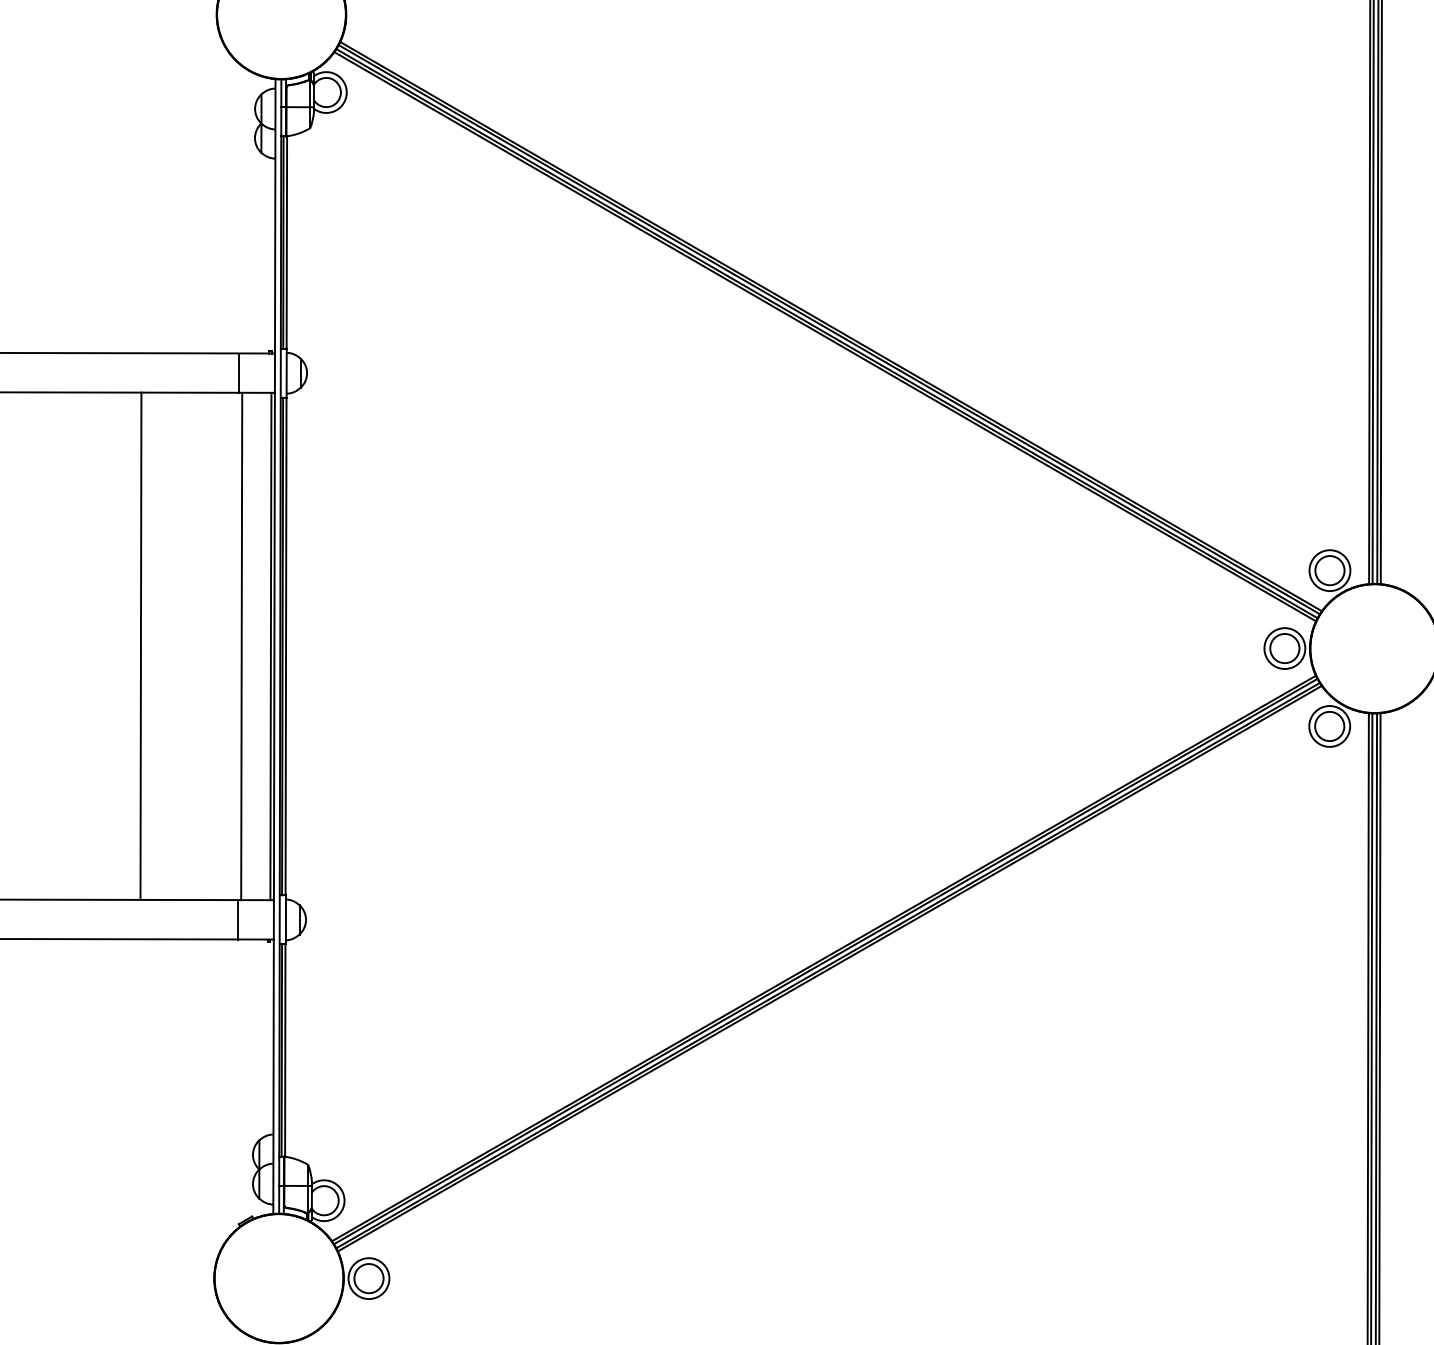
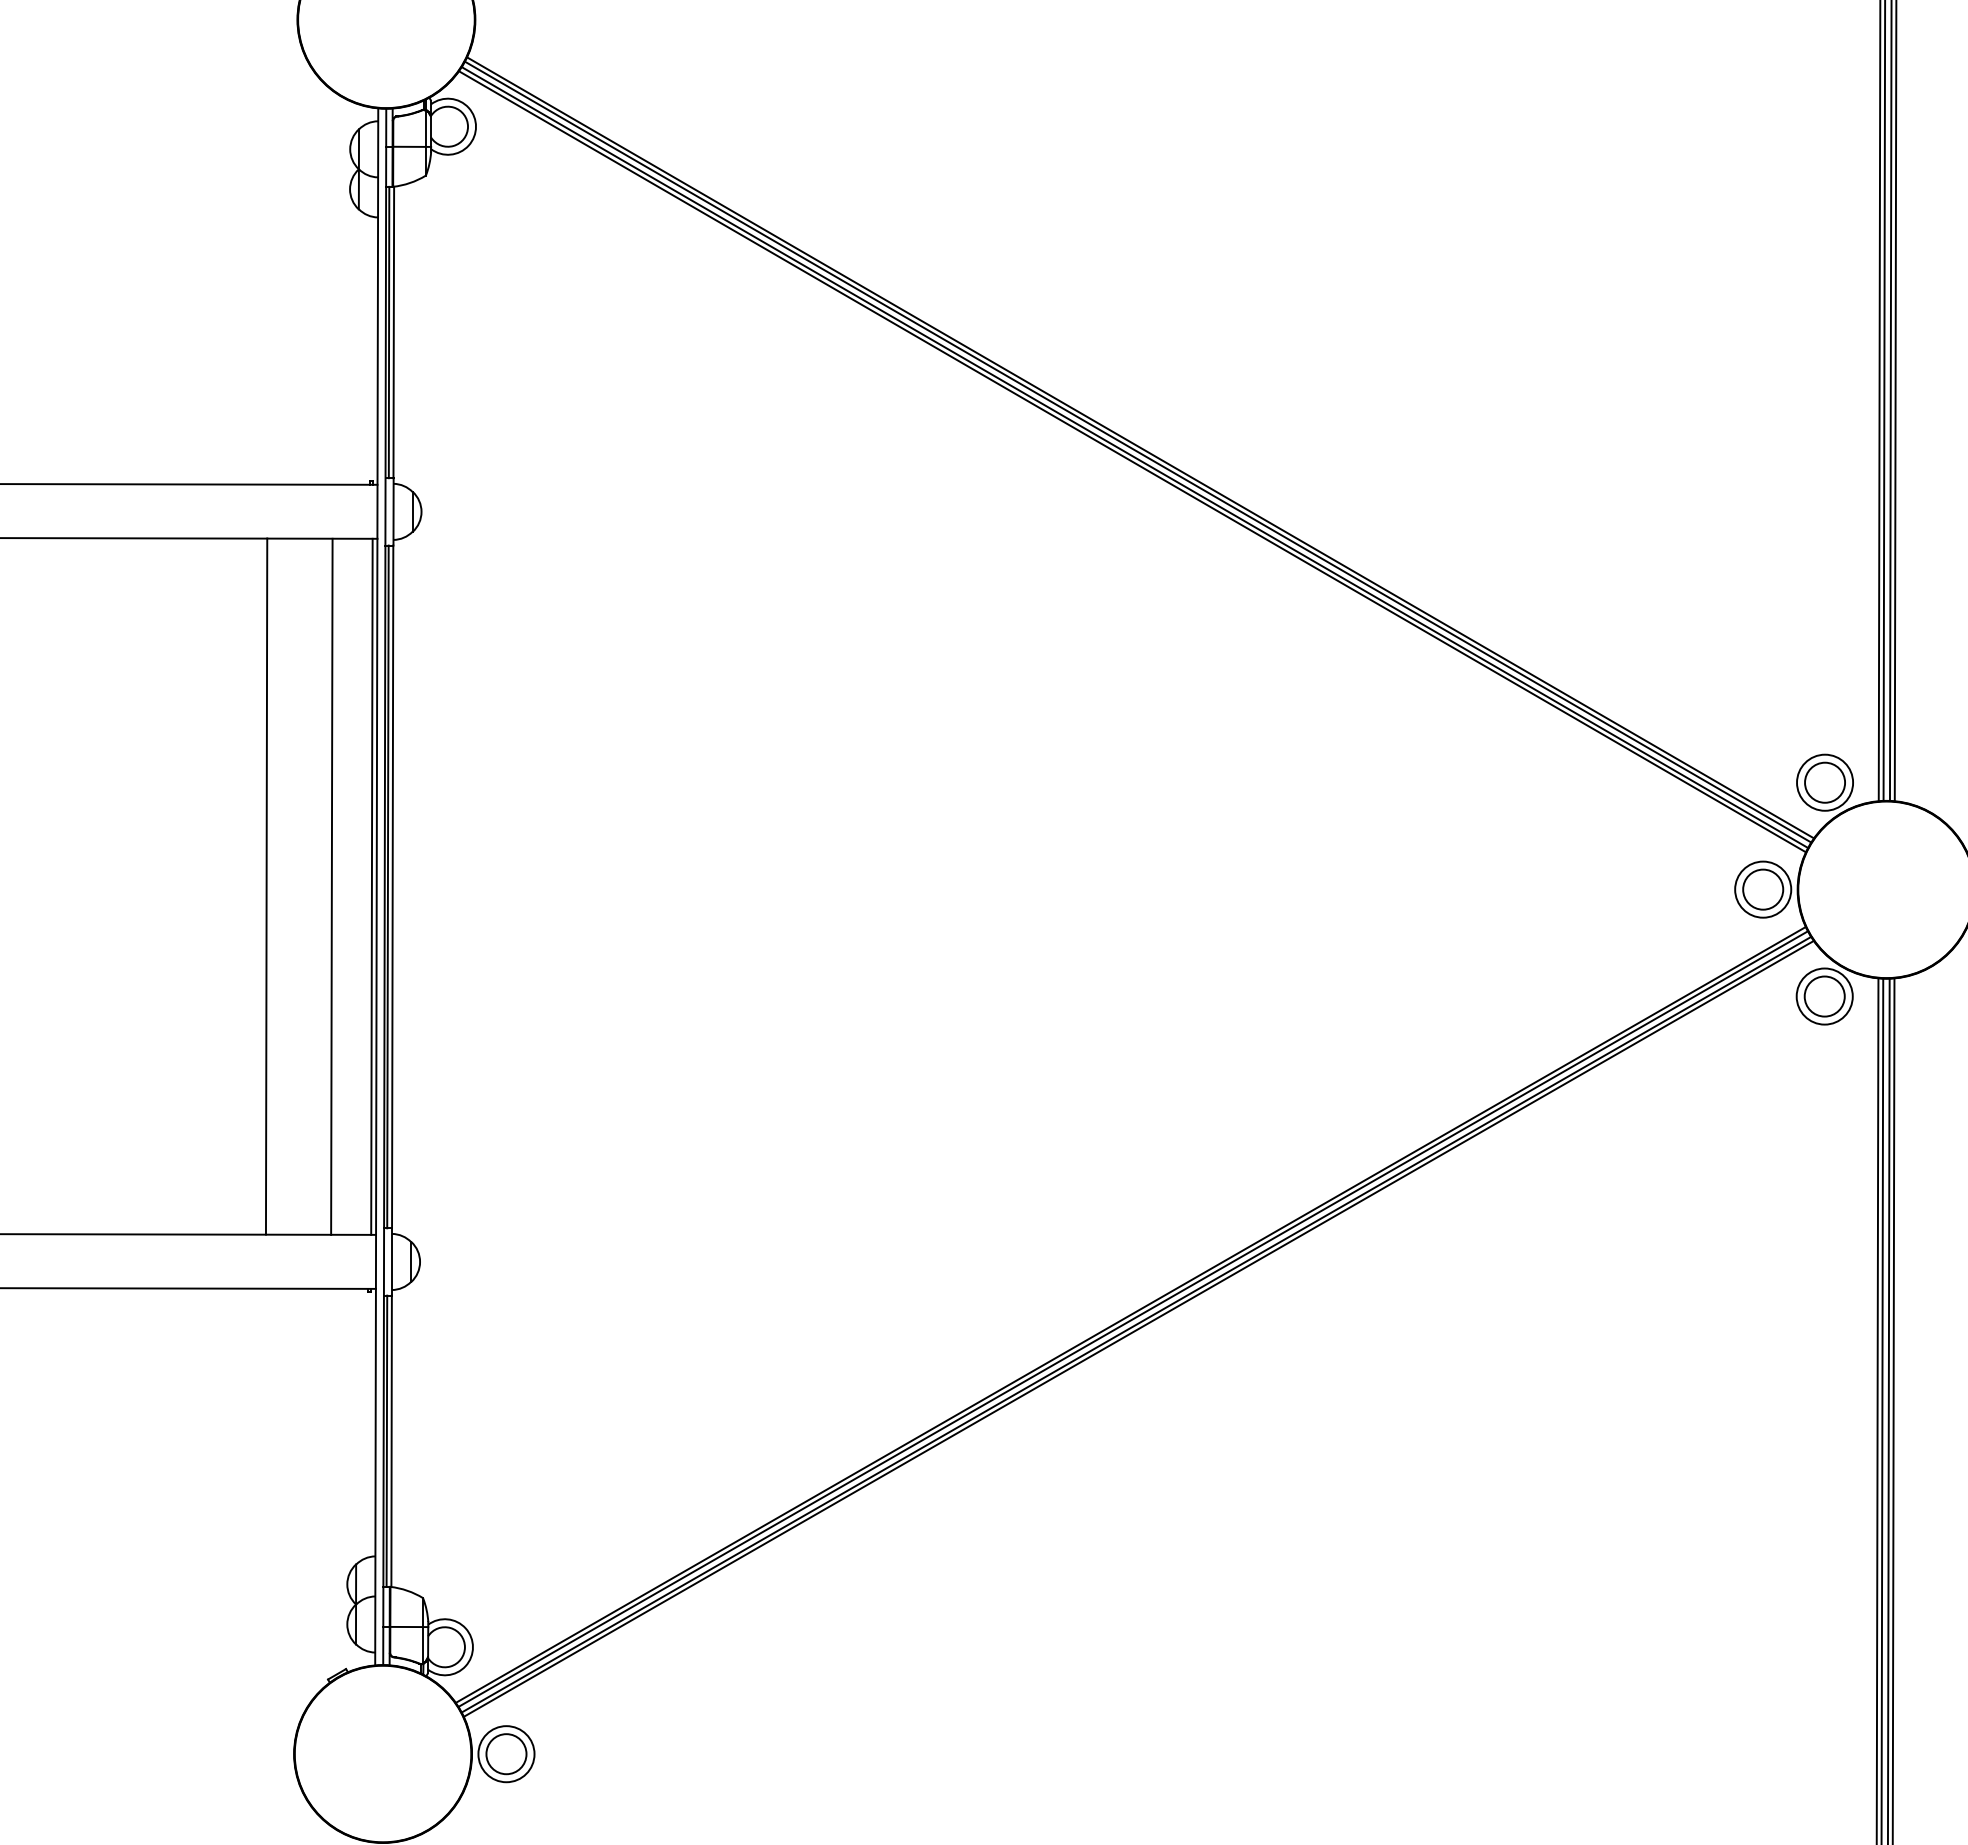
line: (239, 372) -> (328, 511), removed
line: (140, 646) -> (266, 886), moved
line: (238, 919) -> (327, 1261), removed

